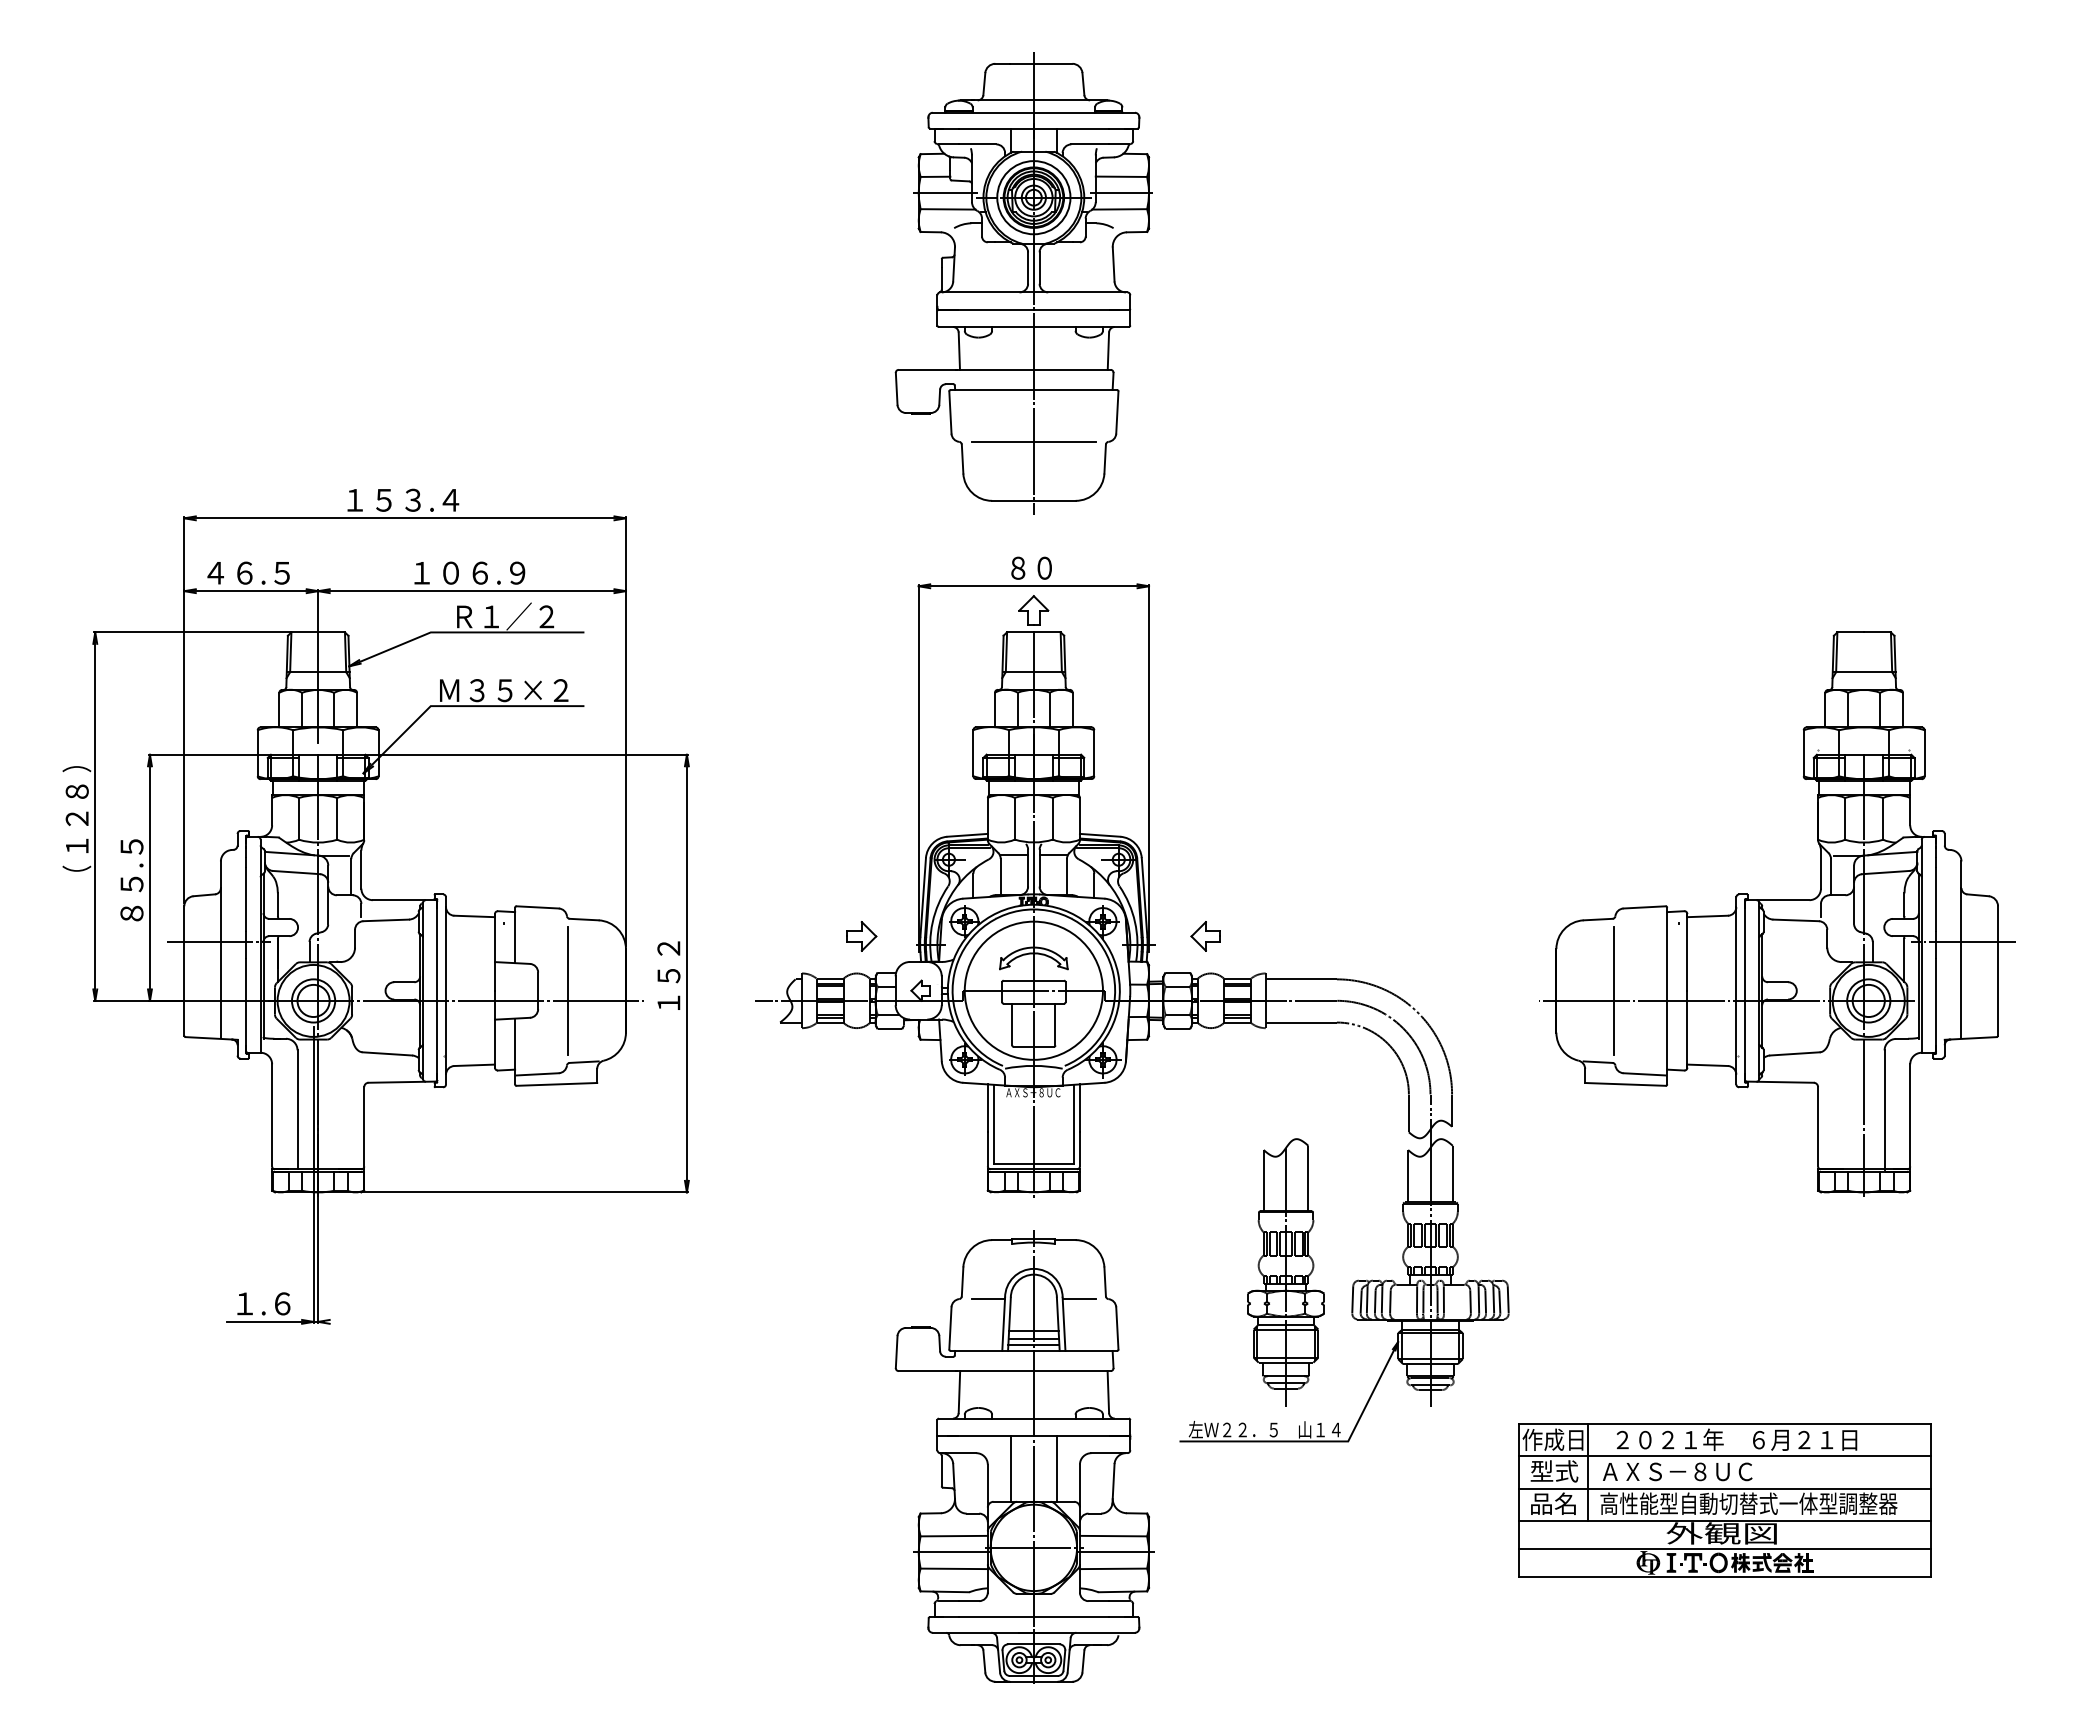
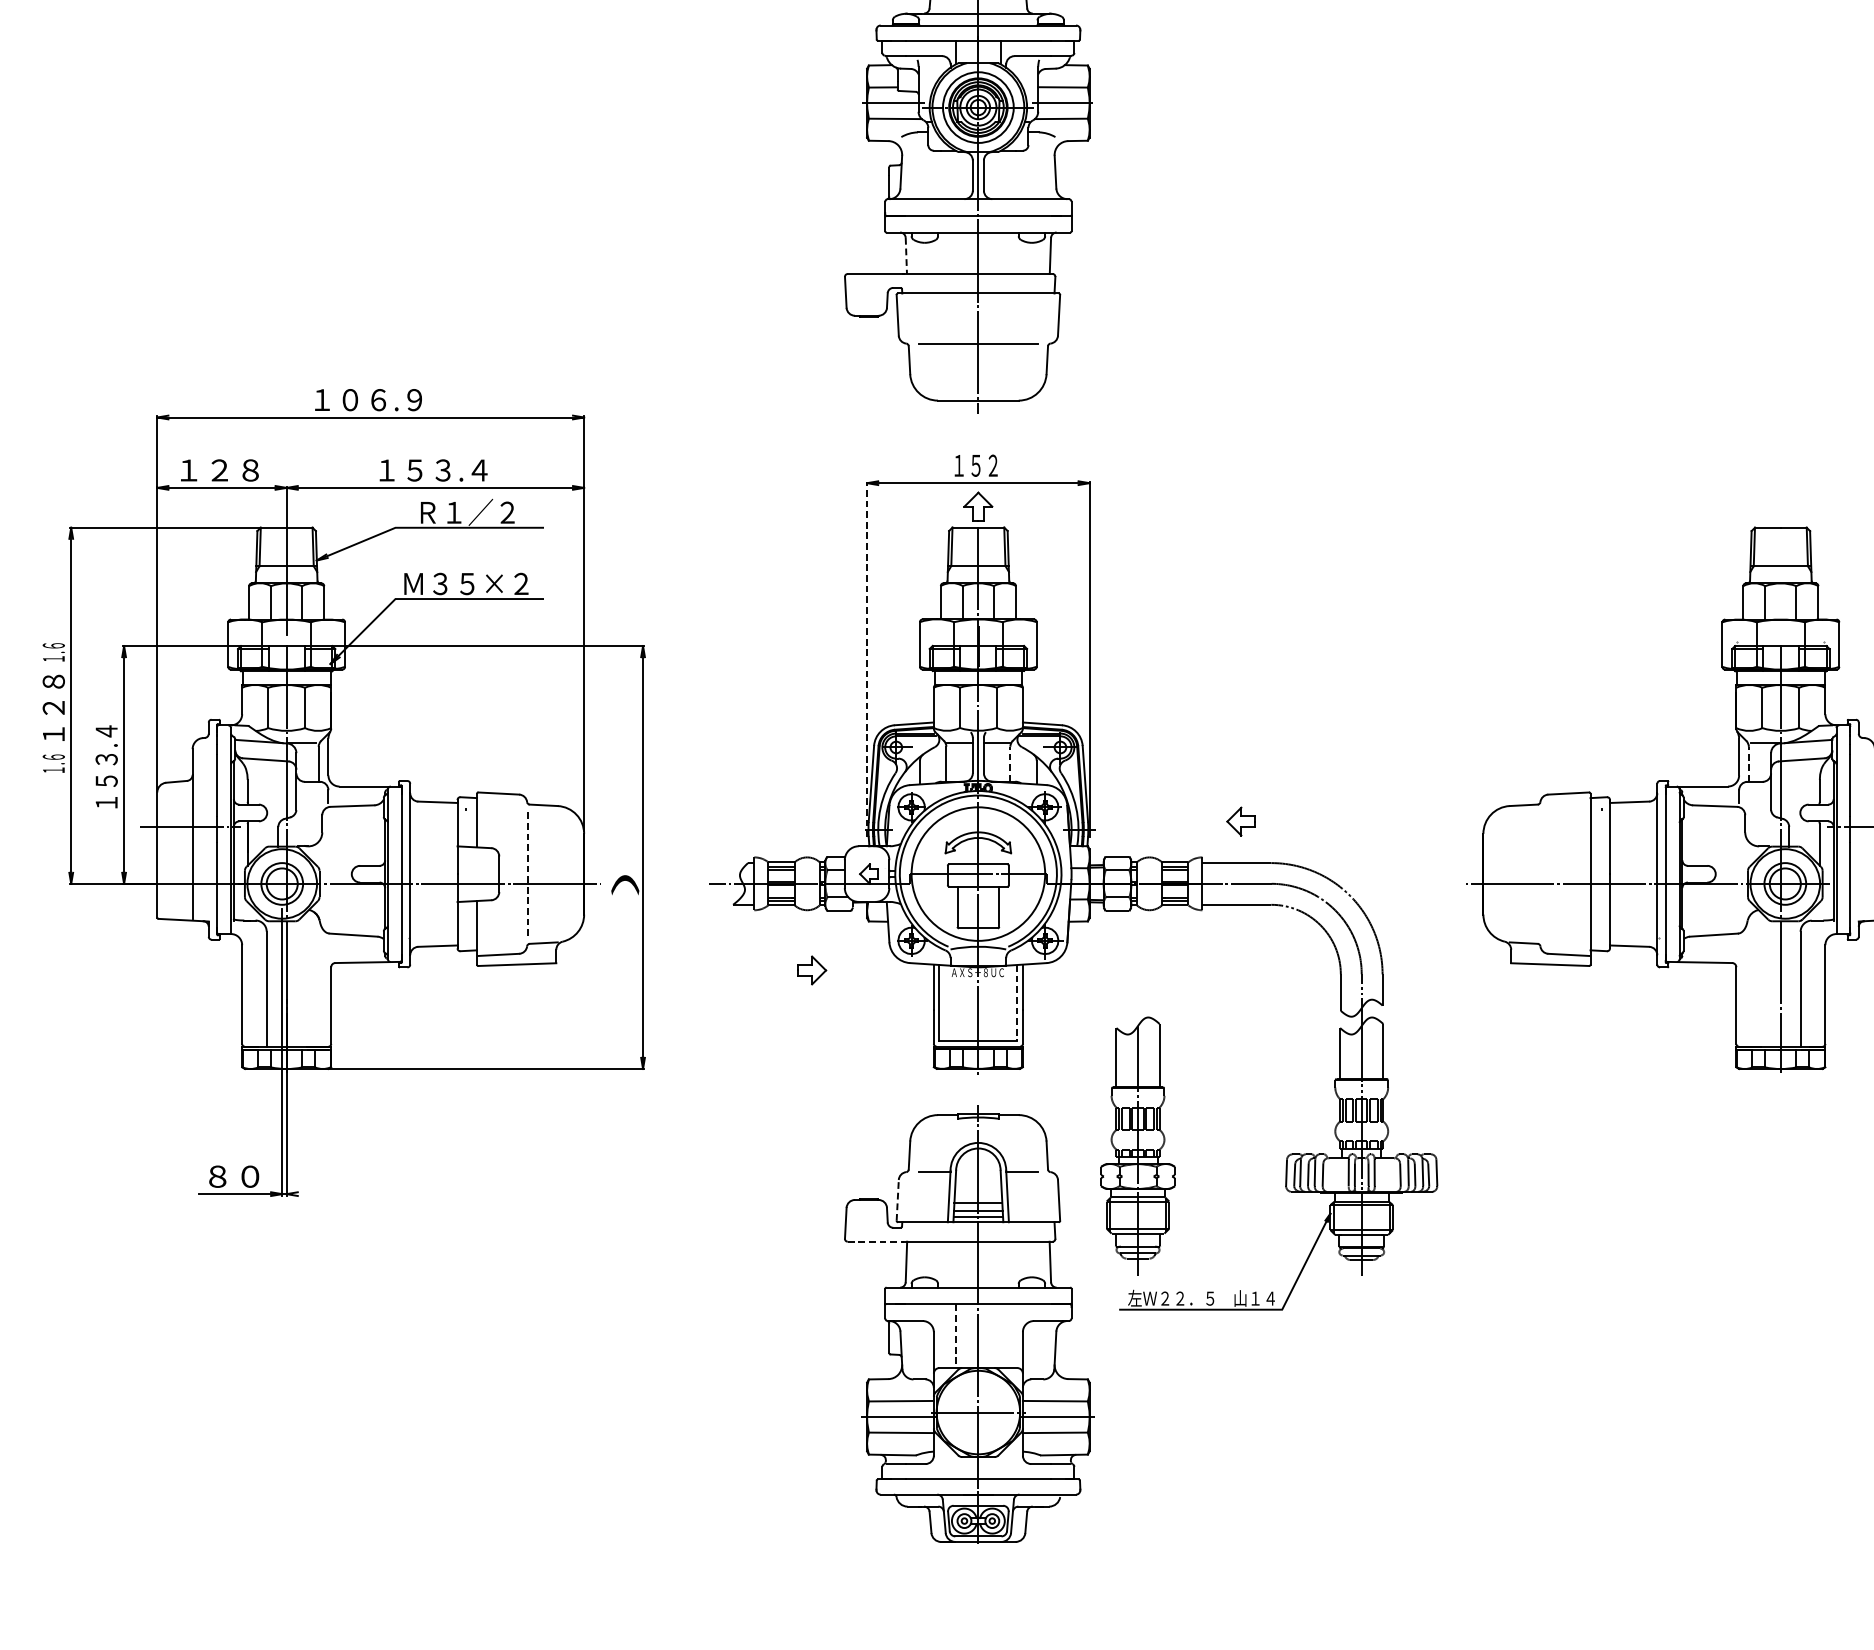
line: (959, 351) -> (906, 256), solid -> dashed
text: (417, 499) -> (382, 399), １５３.４ -> １０６.９
text: (1031, 567) -> (976, 465), ８０ -> １５２
text: (248, 572) -> (219, 469), ４６.５ -> １２８
text: (484, 572) -> (447, 469), １０６.９ -> １５３.４
text: (76, 761) -> (53, 652), ） -> １.６
line: (918, 768) -> (866, 659), solid -> dashed
text: (76, 875) -> (53, 762), （ -> １.６
line: (1066, 876) -> (1009, 763), solid -> dashed
line: (1831, 876) -> (1749, 763), solid -> dashed
text: (131, 879) -> (106, 766), ８５.５ -> １５３.４
part: (861, 936) -> (811, 970), moved
part: (1205, 936) -> (1240, 821), moved
text: (668, 976) -> (625, 860), １５２ -> ）
line: (1614, 990) -> (1539, 873), removed
line: (568, 991) -> (528, 874), solid -> dashed
line: (1074, 1124) -> (1017, 1003), solid -> dashed
part: (1285, 1272) -> (1137, 1146), moved
text: (263, 1303) -> (233, 1176), １.６ -> ８０
line: (950, 1327) -> (897, 1199), solid -> dashed
line: (928, 1371) -> (876, 1242), solid -> dashed
line: (1010, 1468) -> (955, 1335), solid -> dashed
line: (1056, 1468) -> (1000, 1335), removed
part: (1724, 1500) -> (1645, 1366), removed

